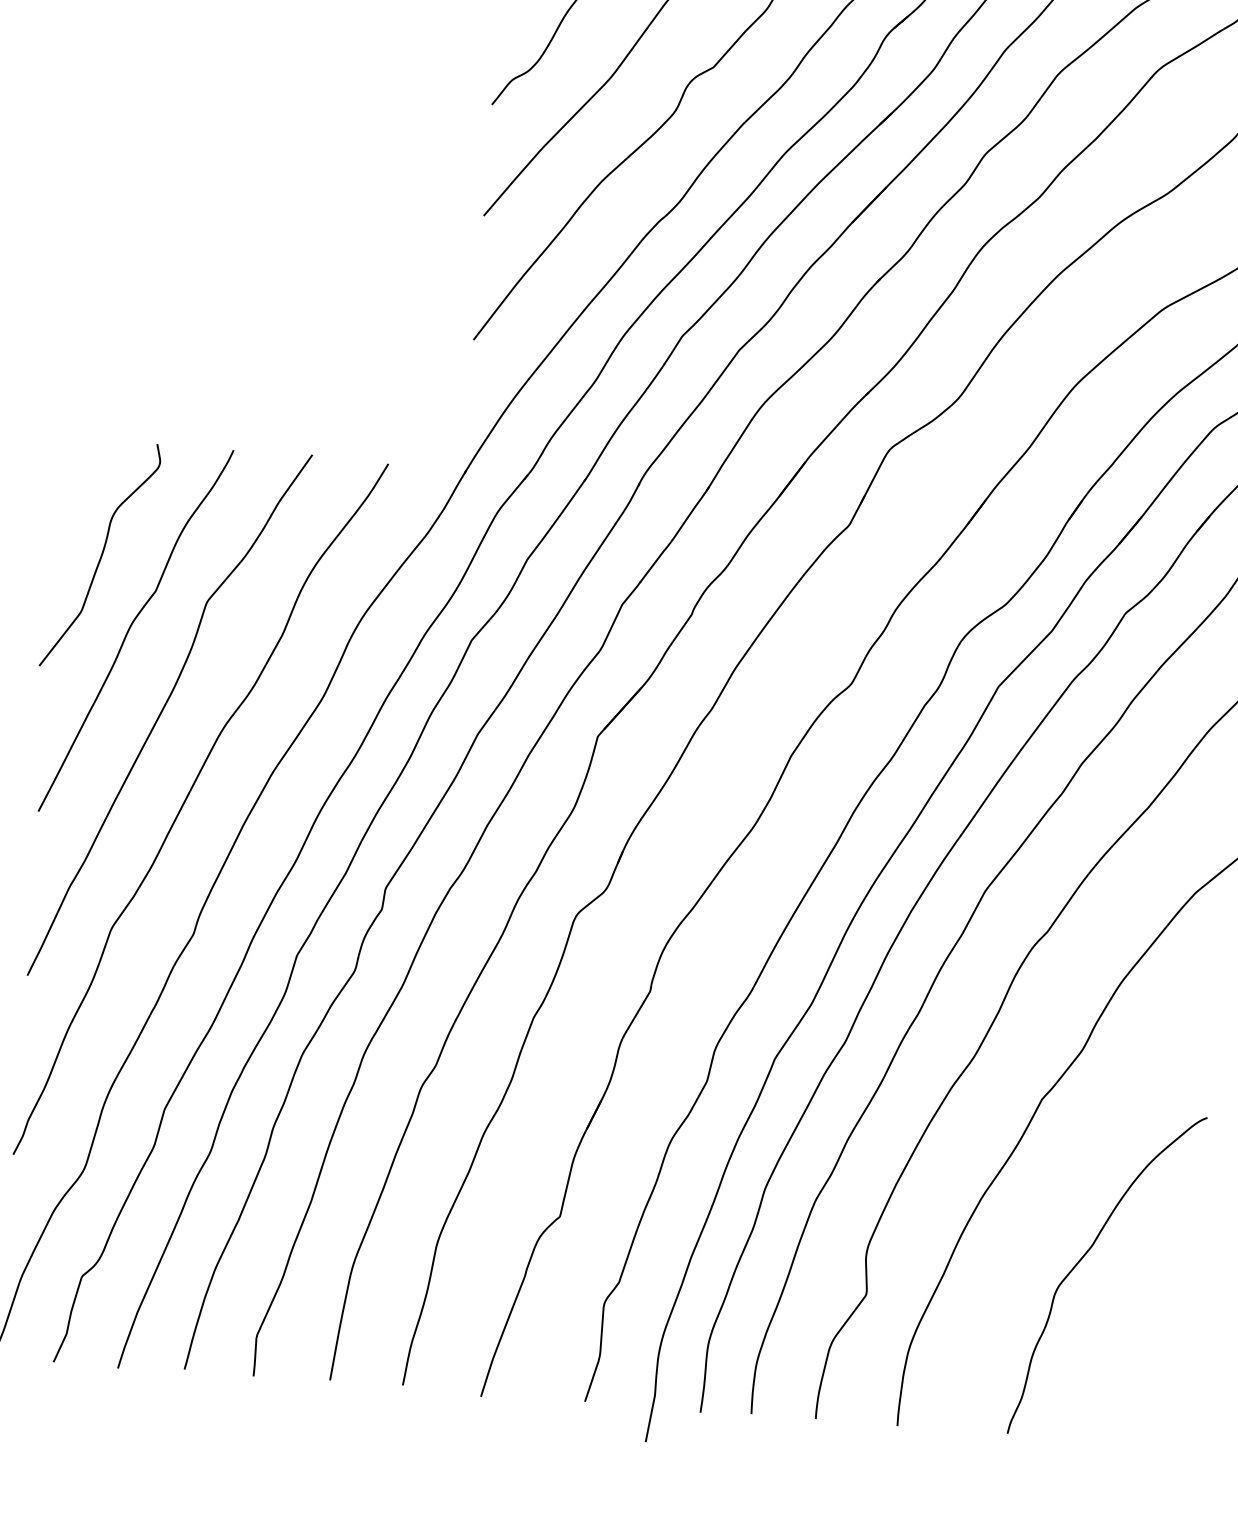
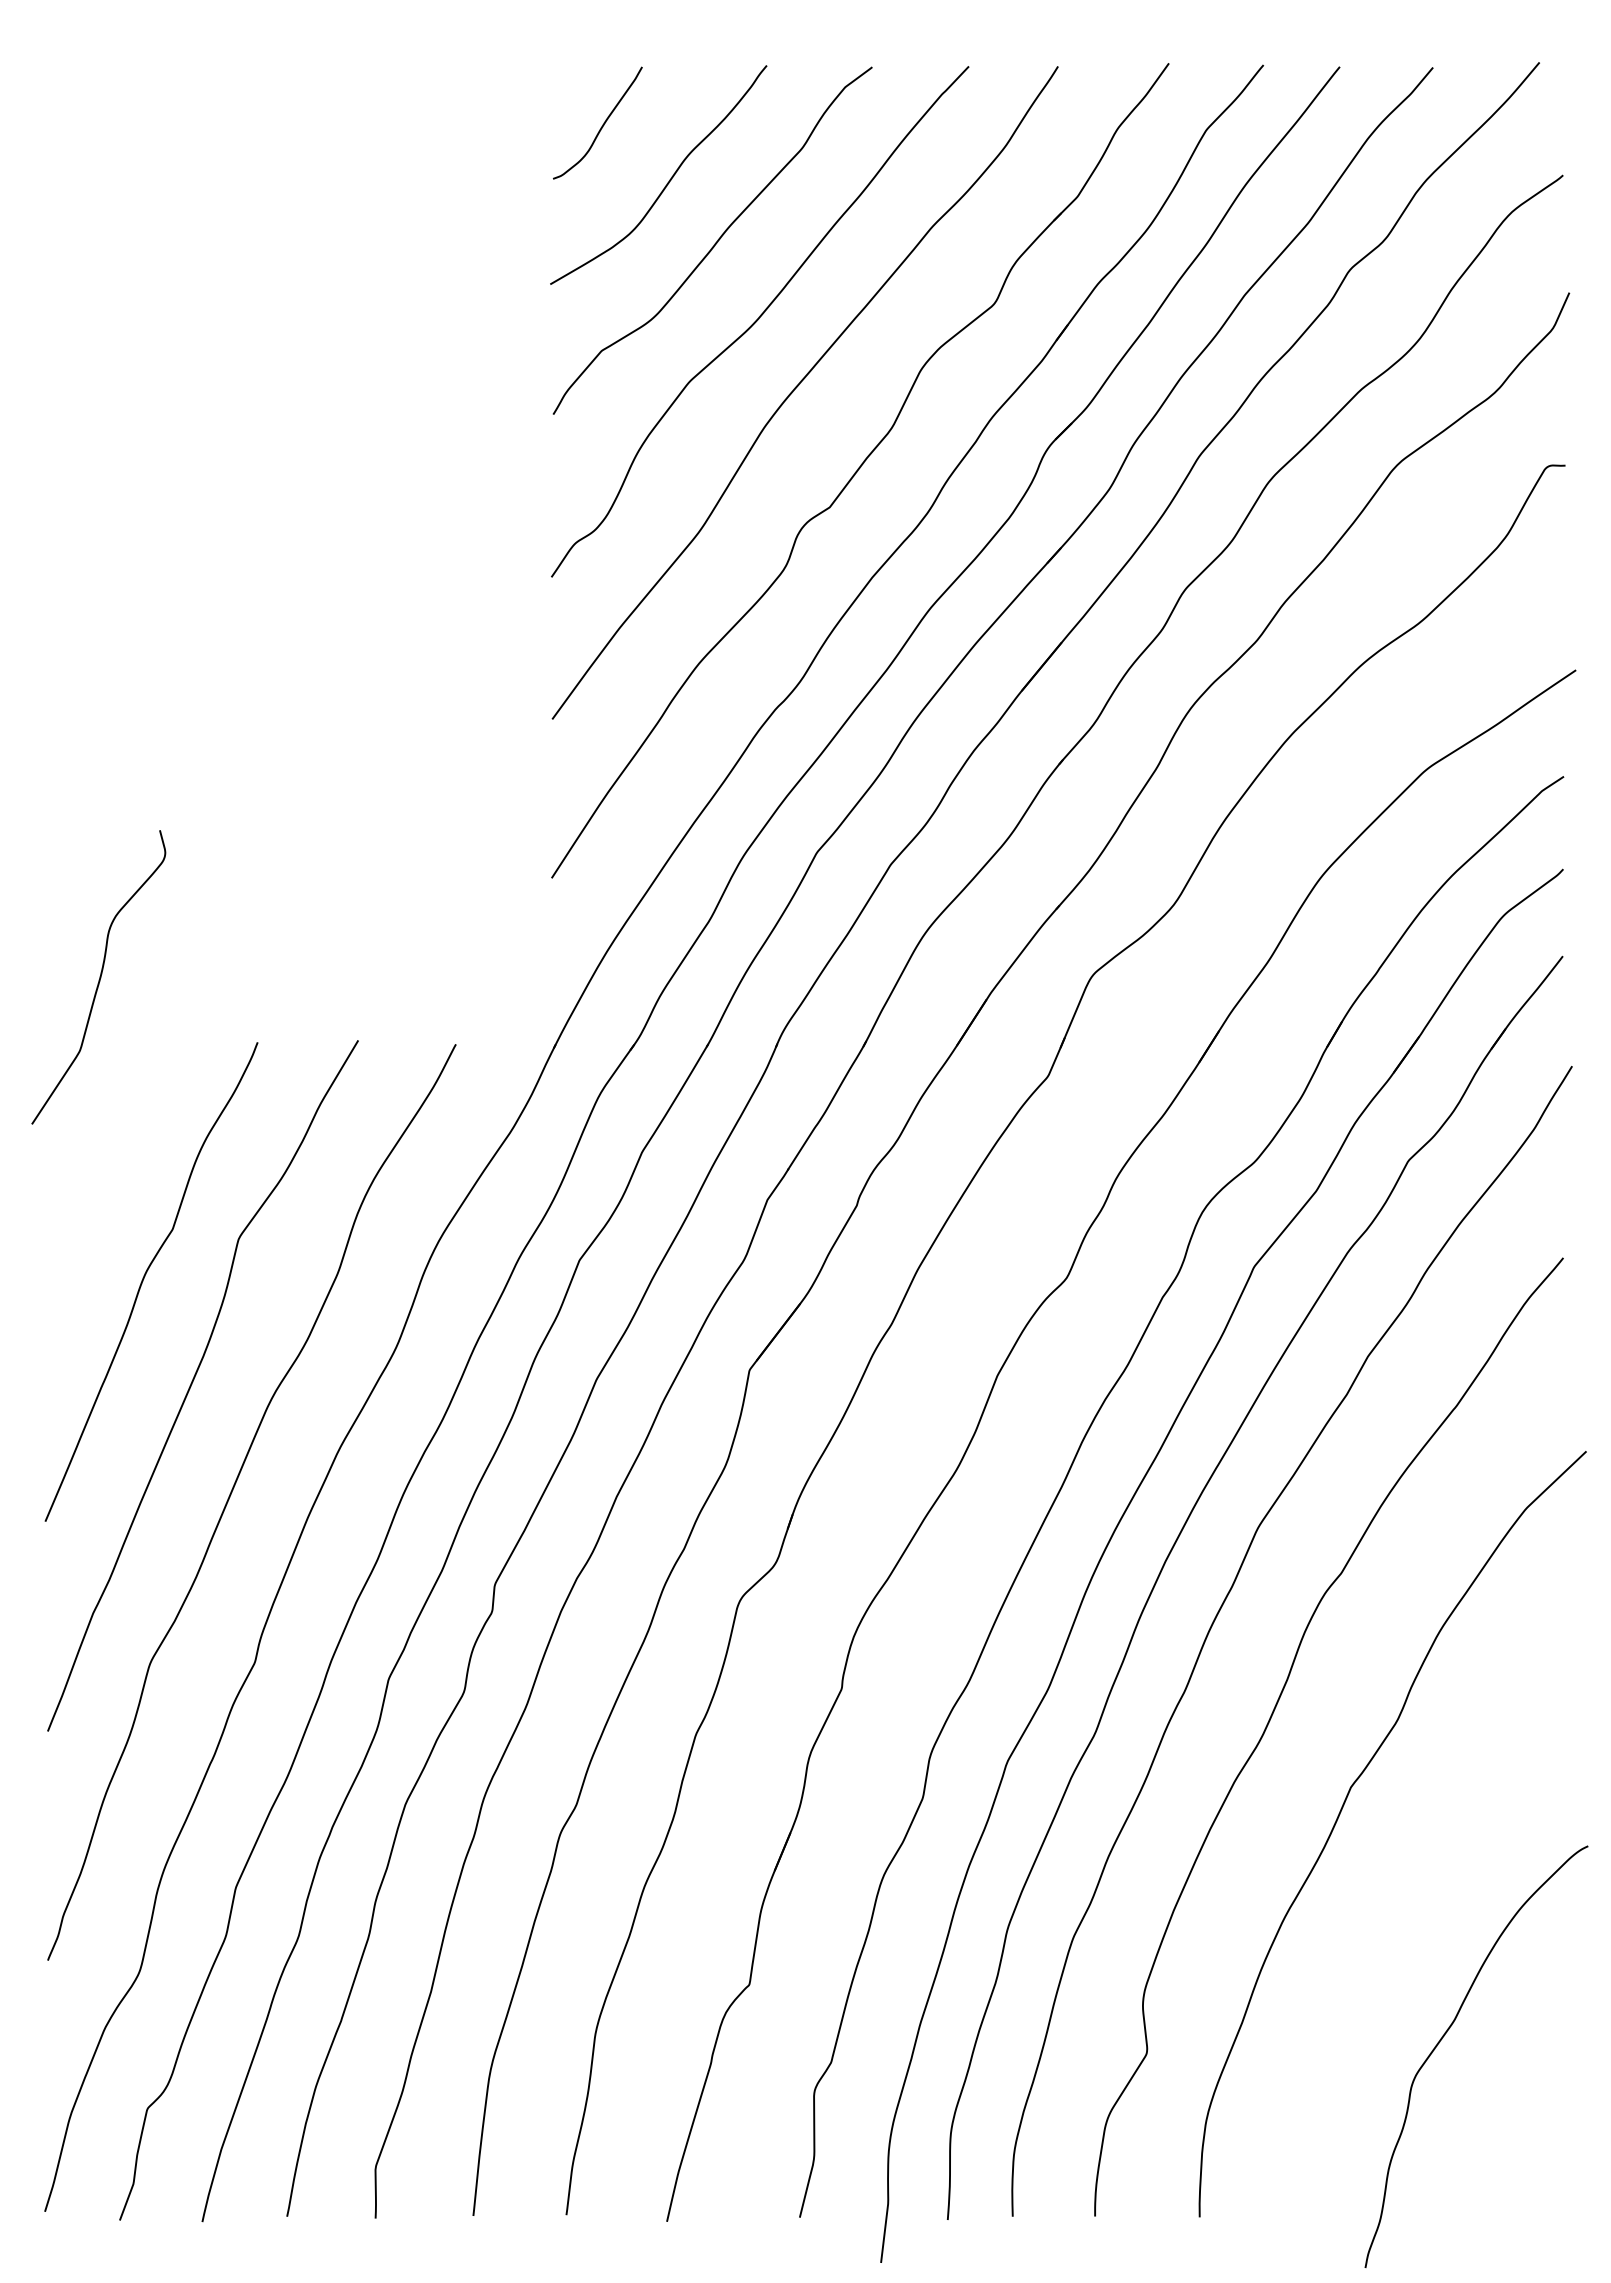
curve: (101, 555) -> (99, 977), moved
curve: (1084, 1256) -> (1445, 2035), moved

